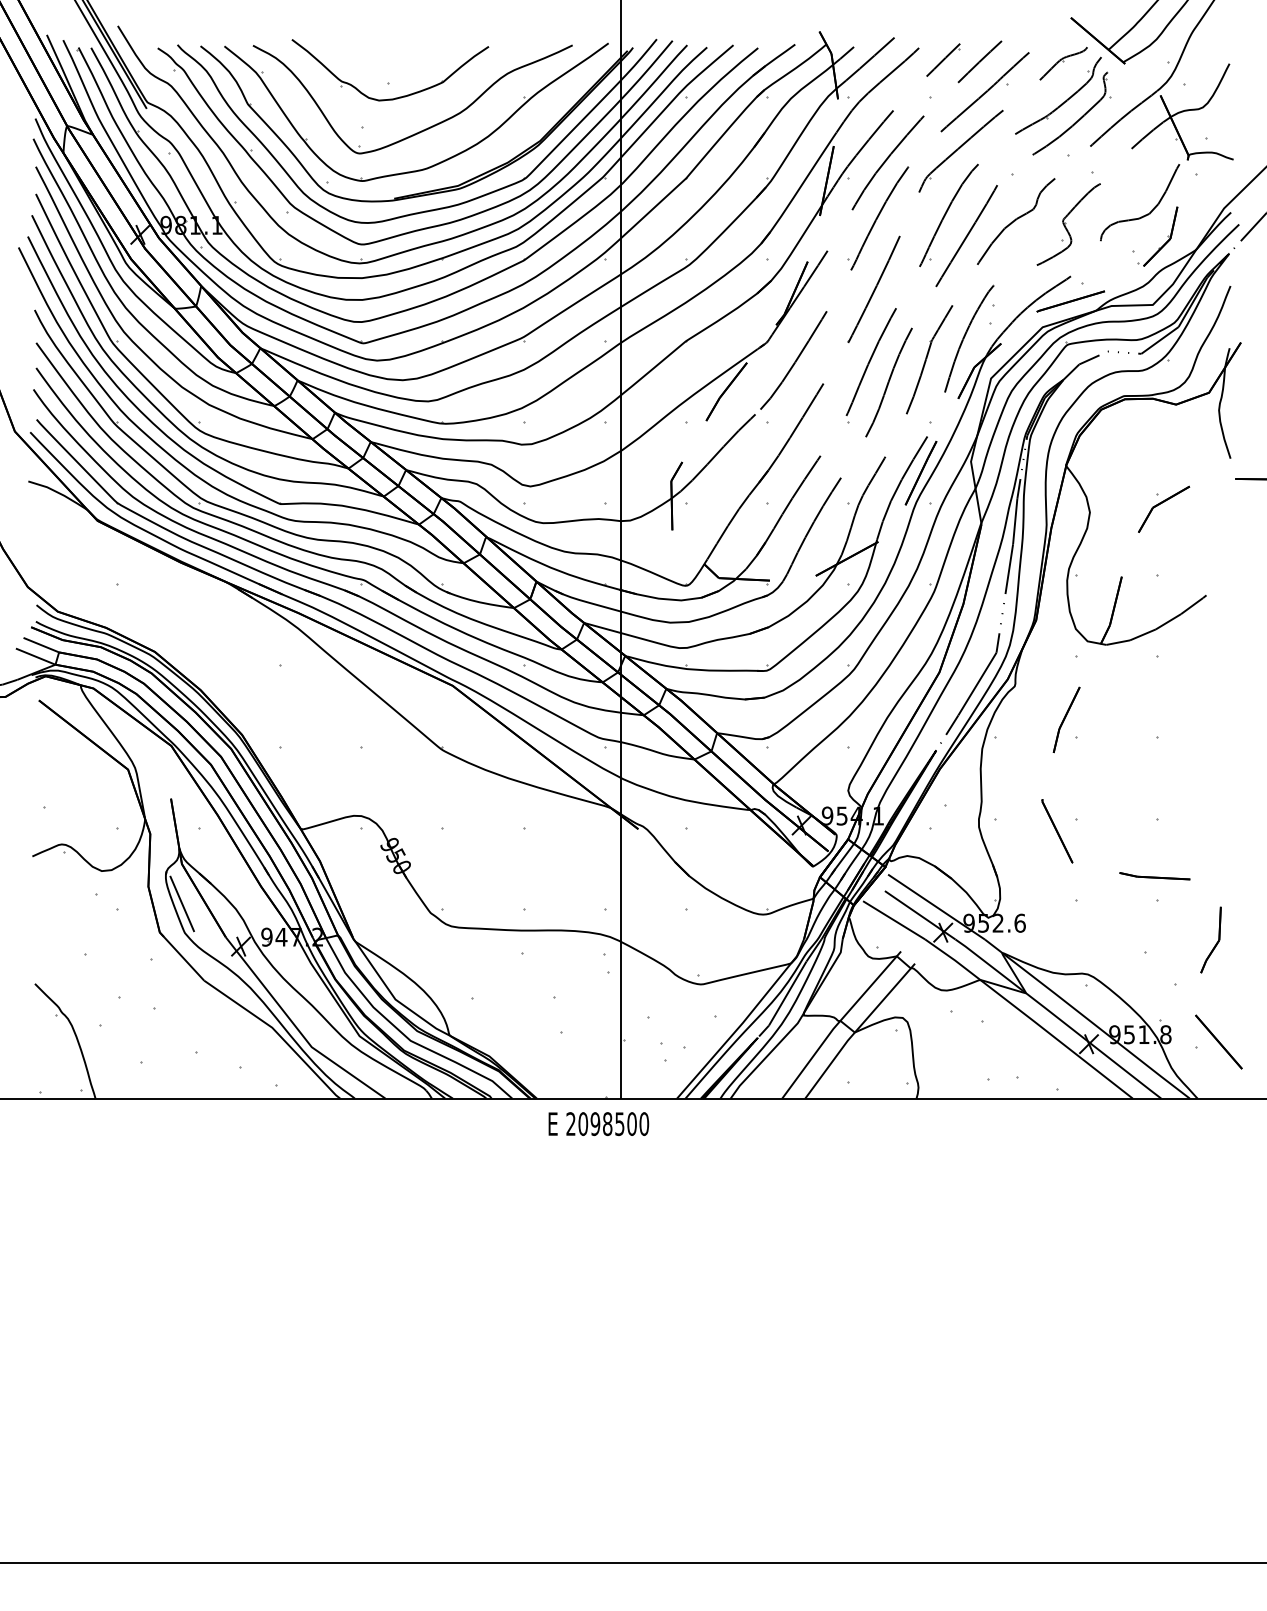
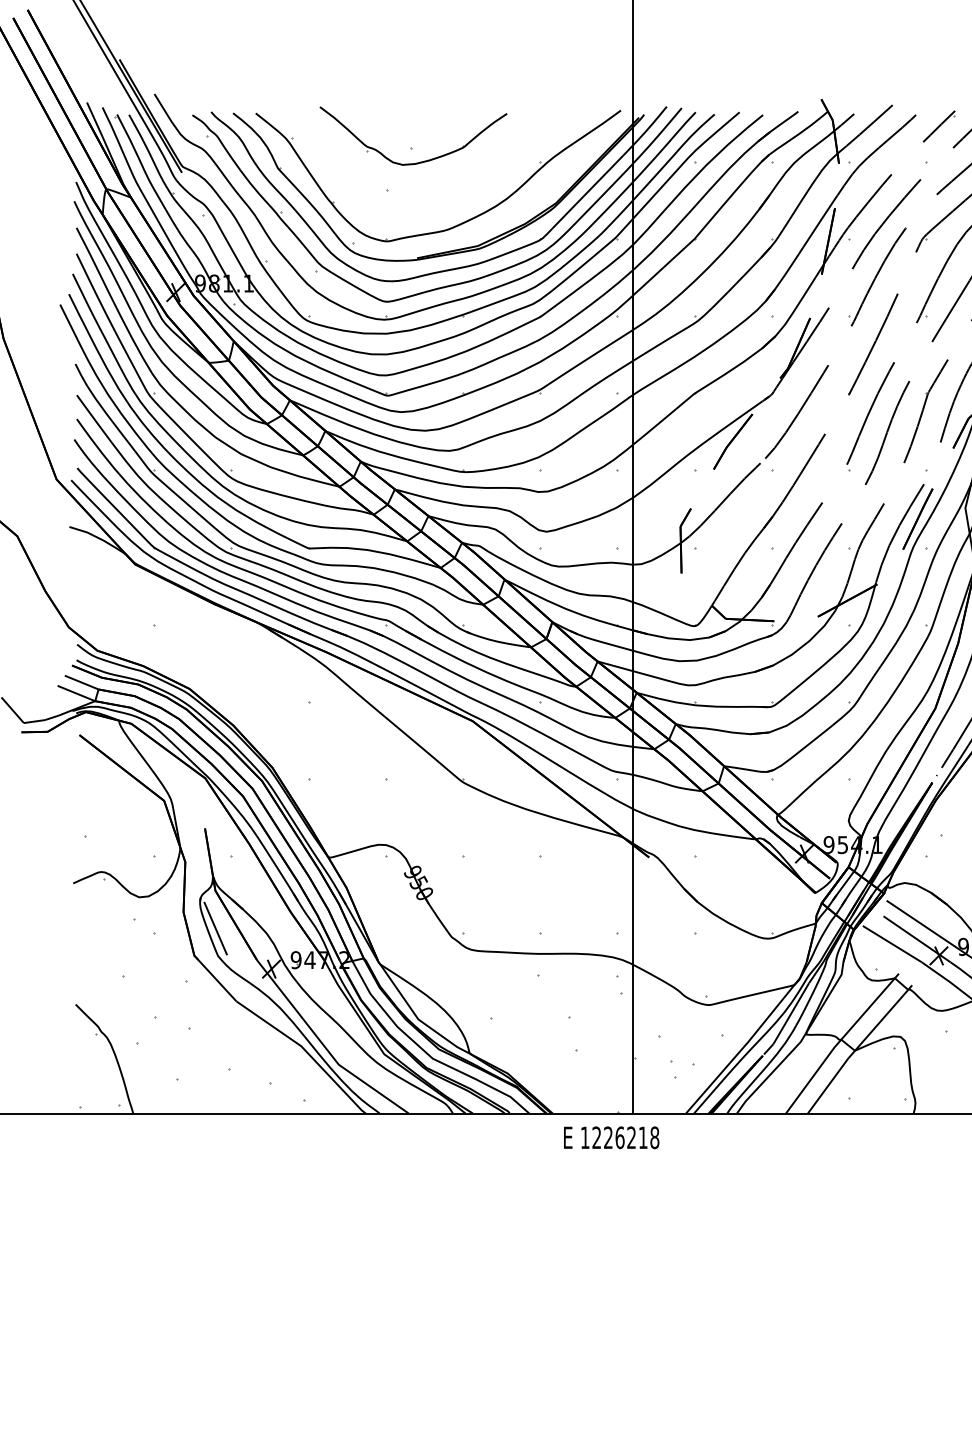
part: (427, 127) -> (448, 190), removed
text: (607, 1124) -> (619, 1138), 2098500 -> 1226218

